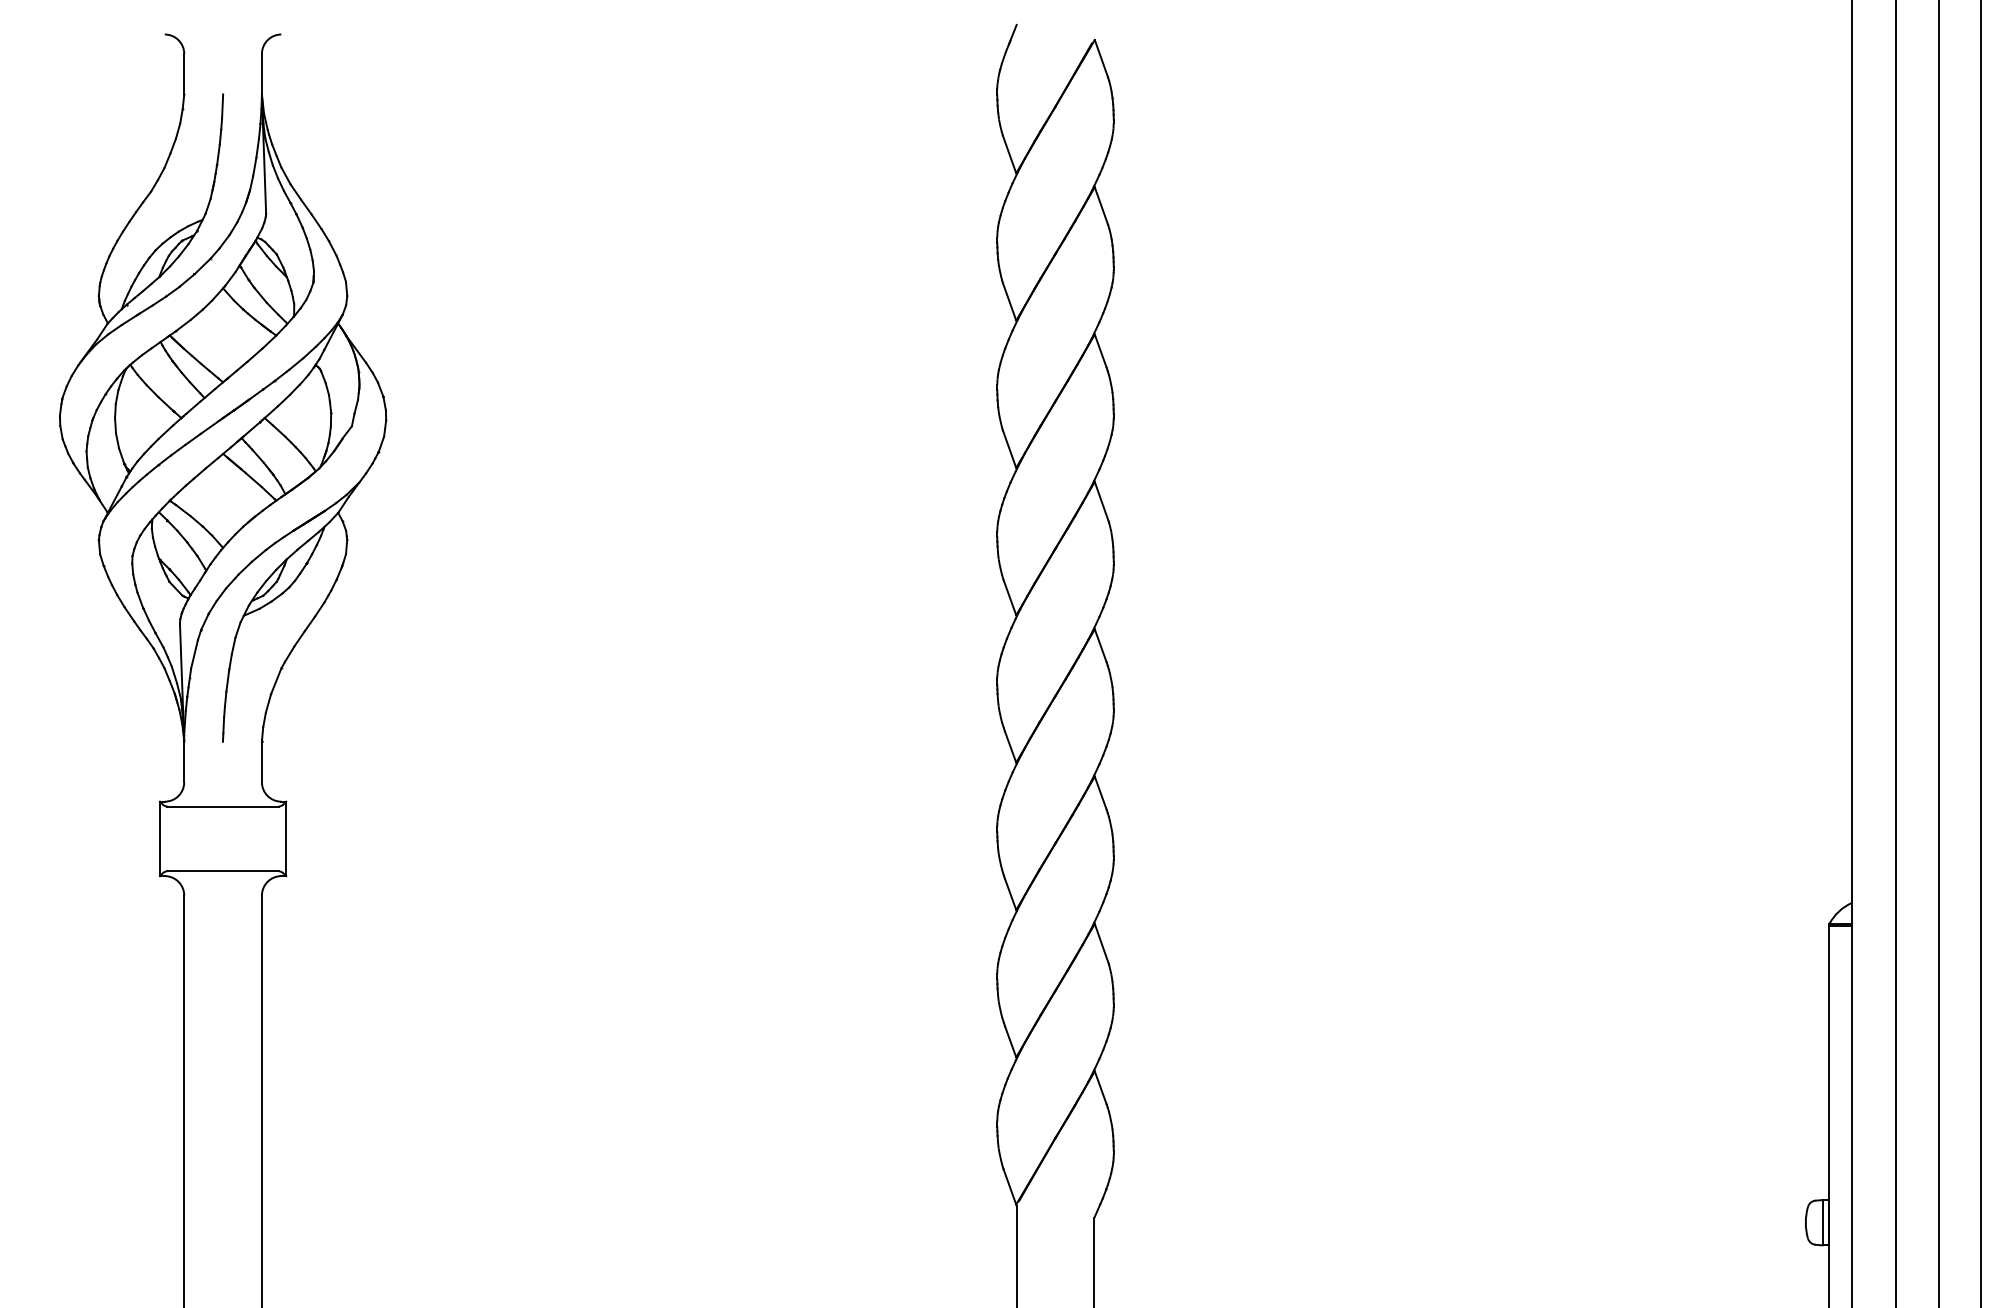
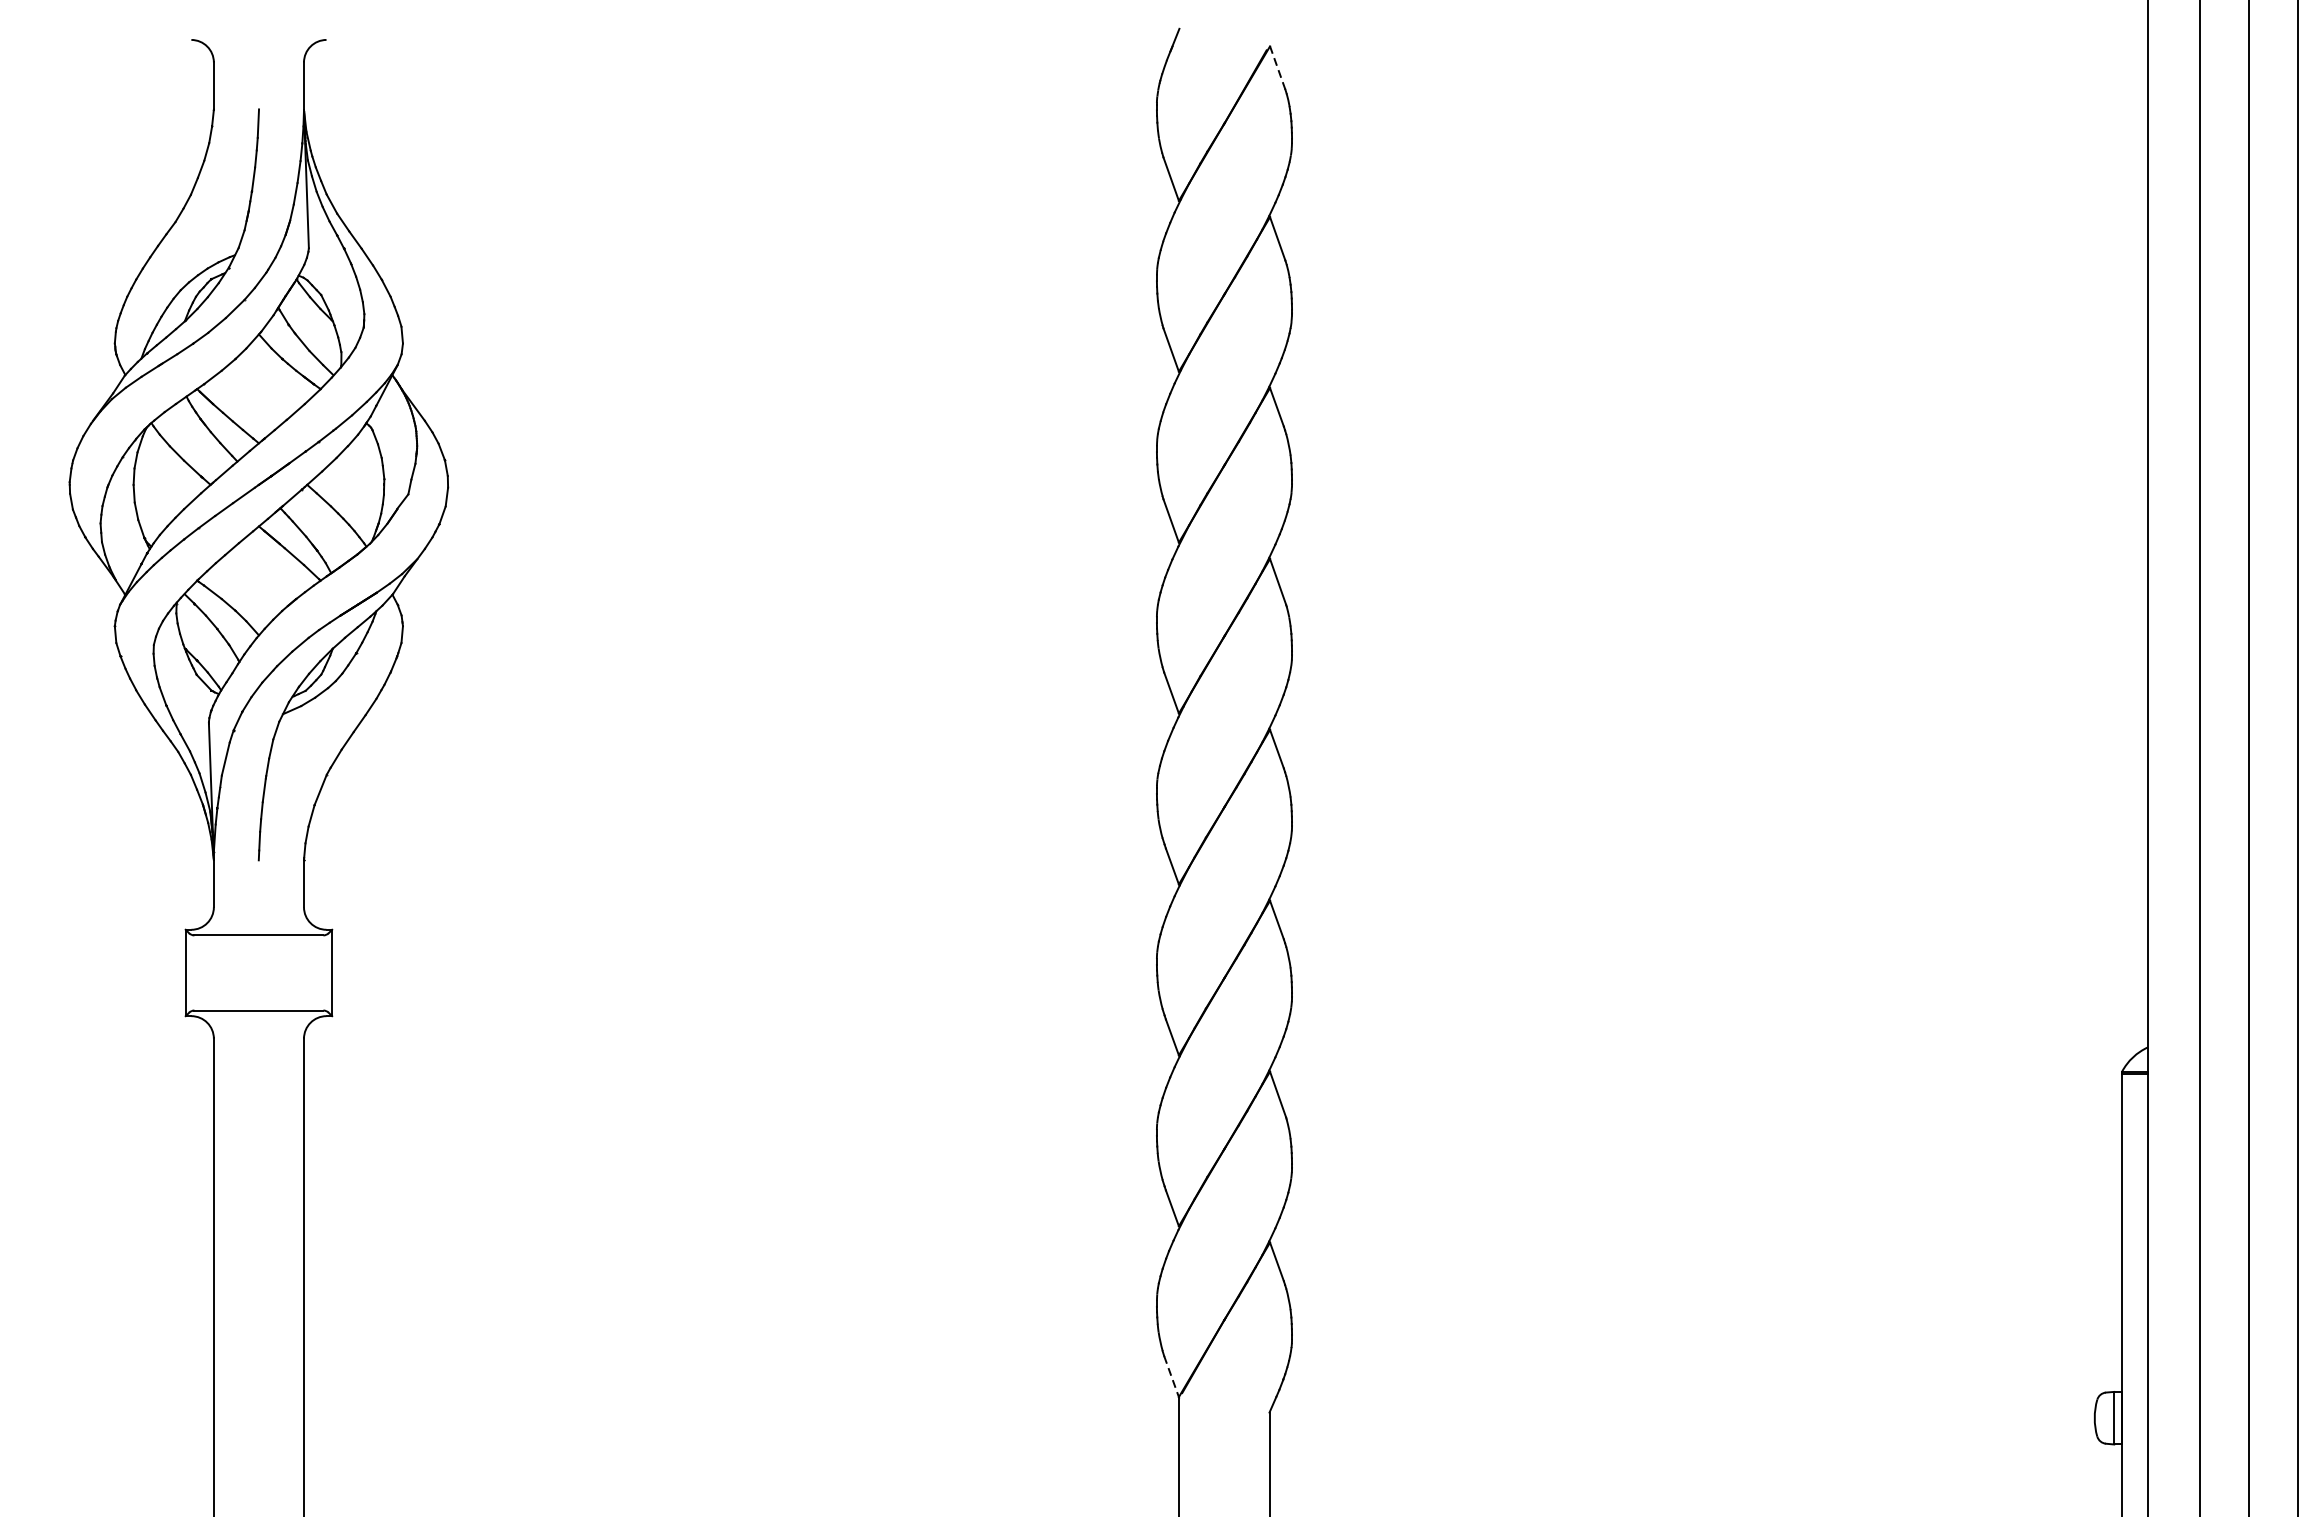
line: (1101, 58) -> (1277, 67), solid -> dashed
line: (1010, 1188) -> (1172, 1378), solid -> dashed

